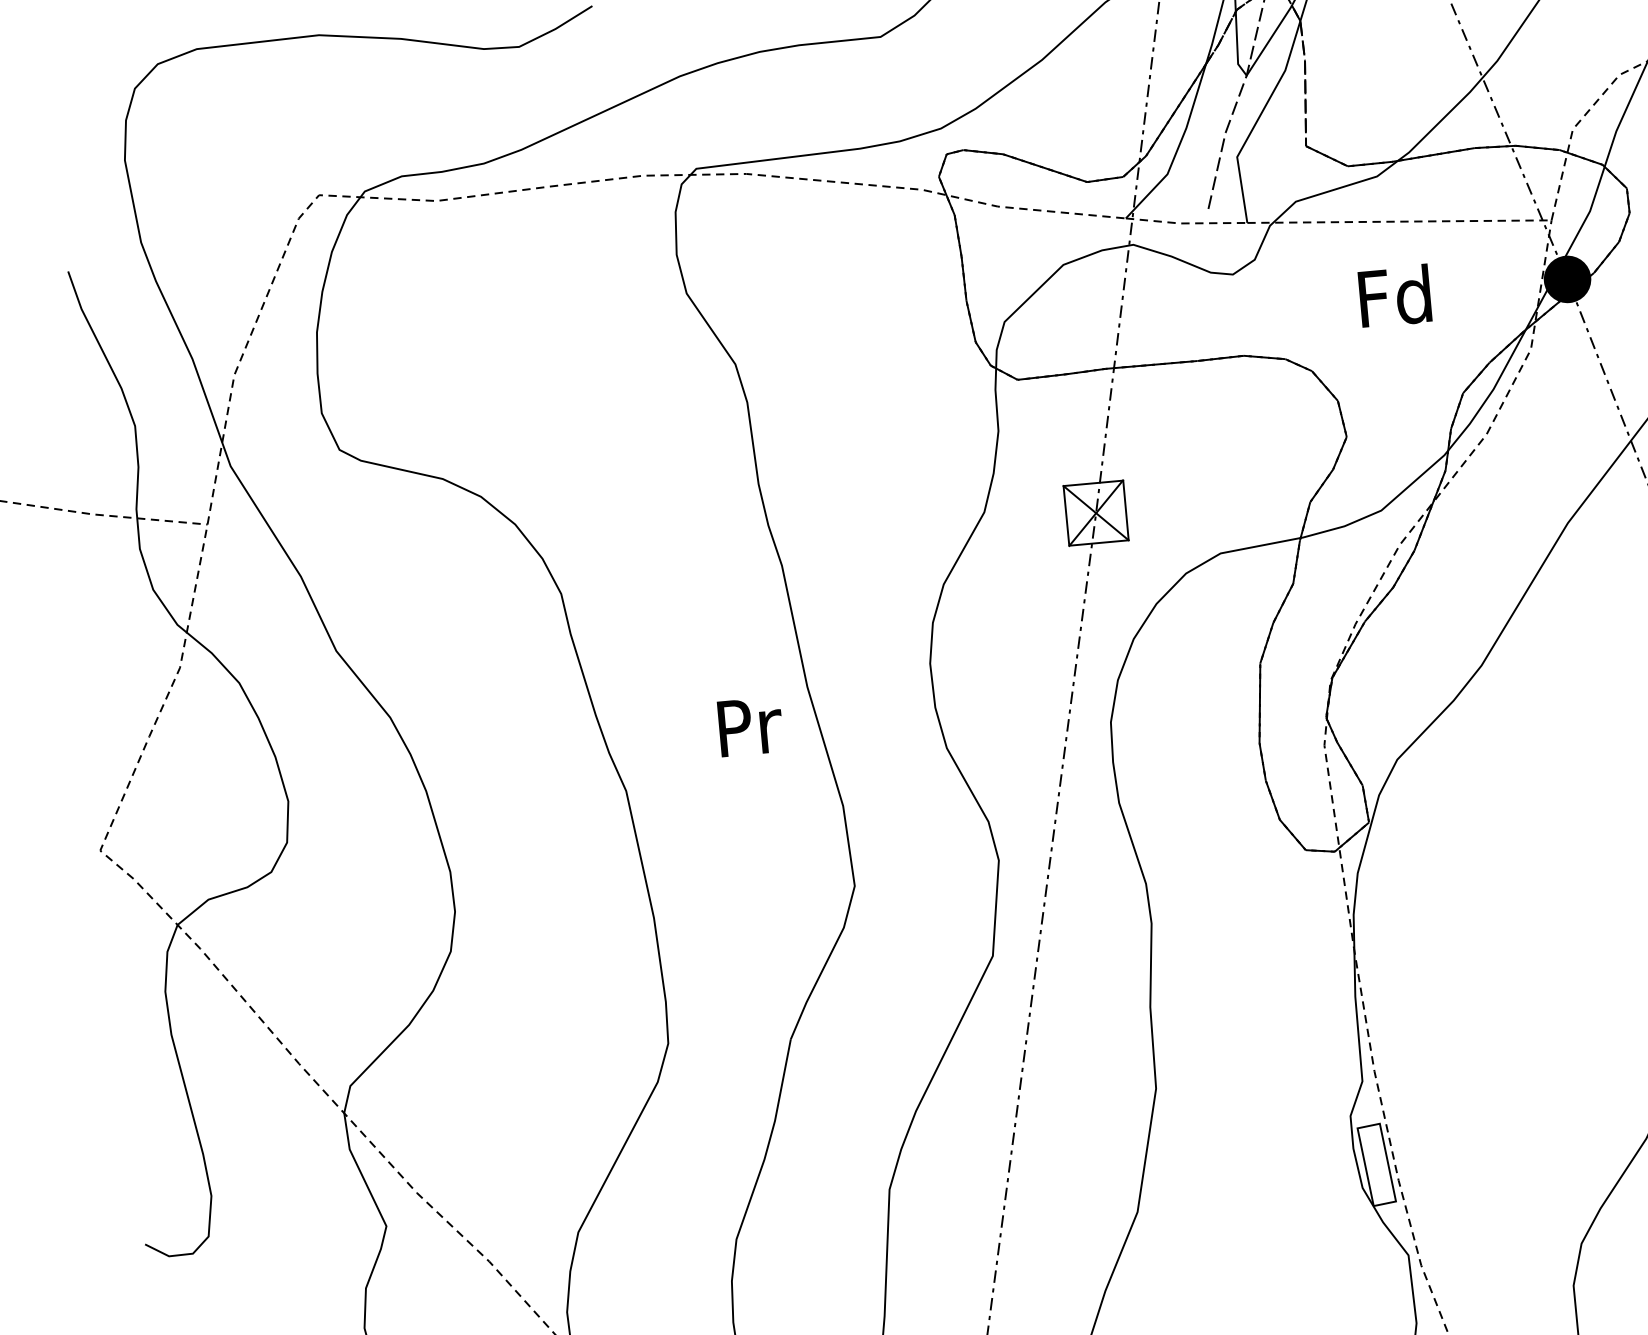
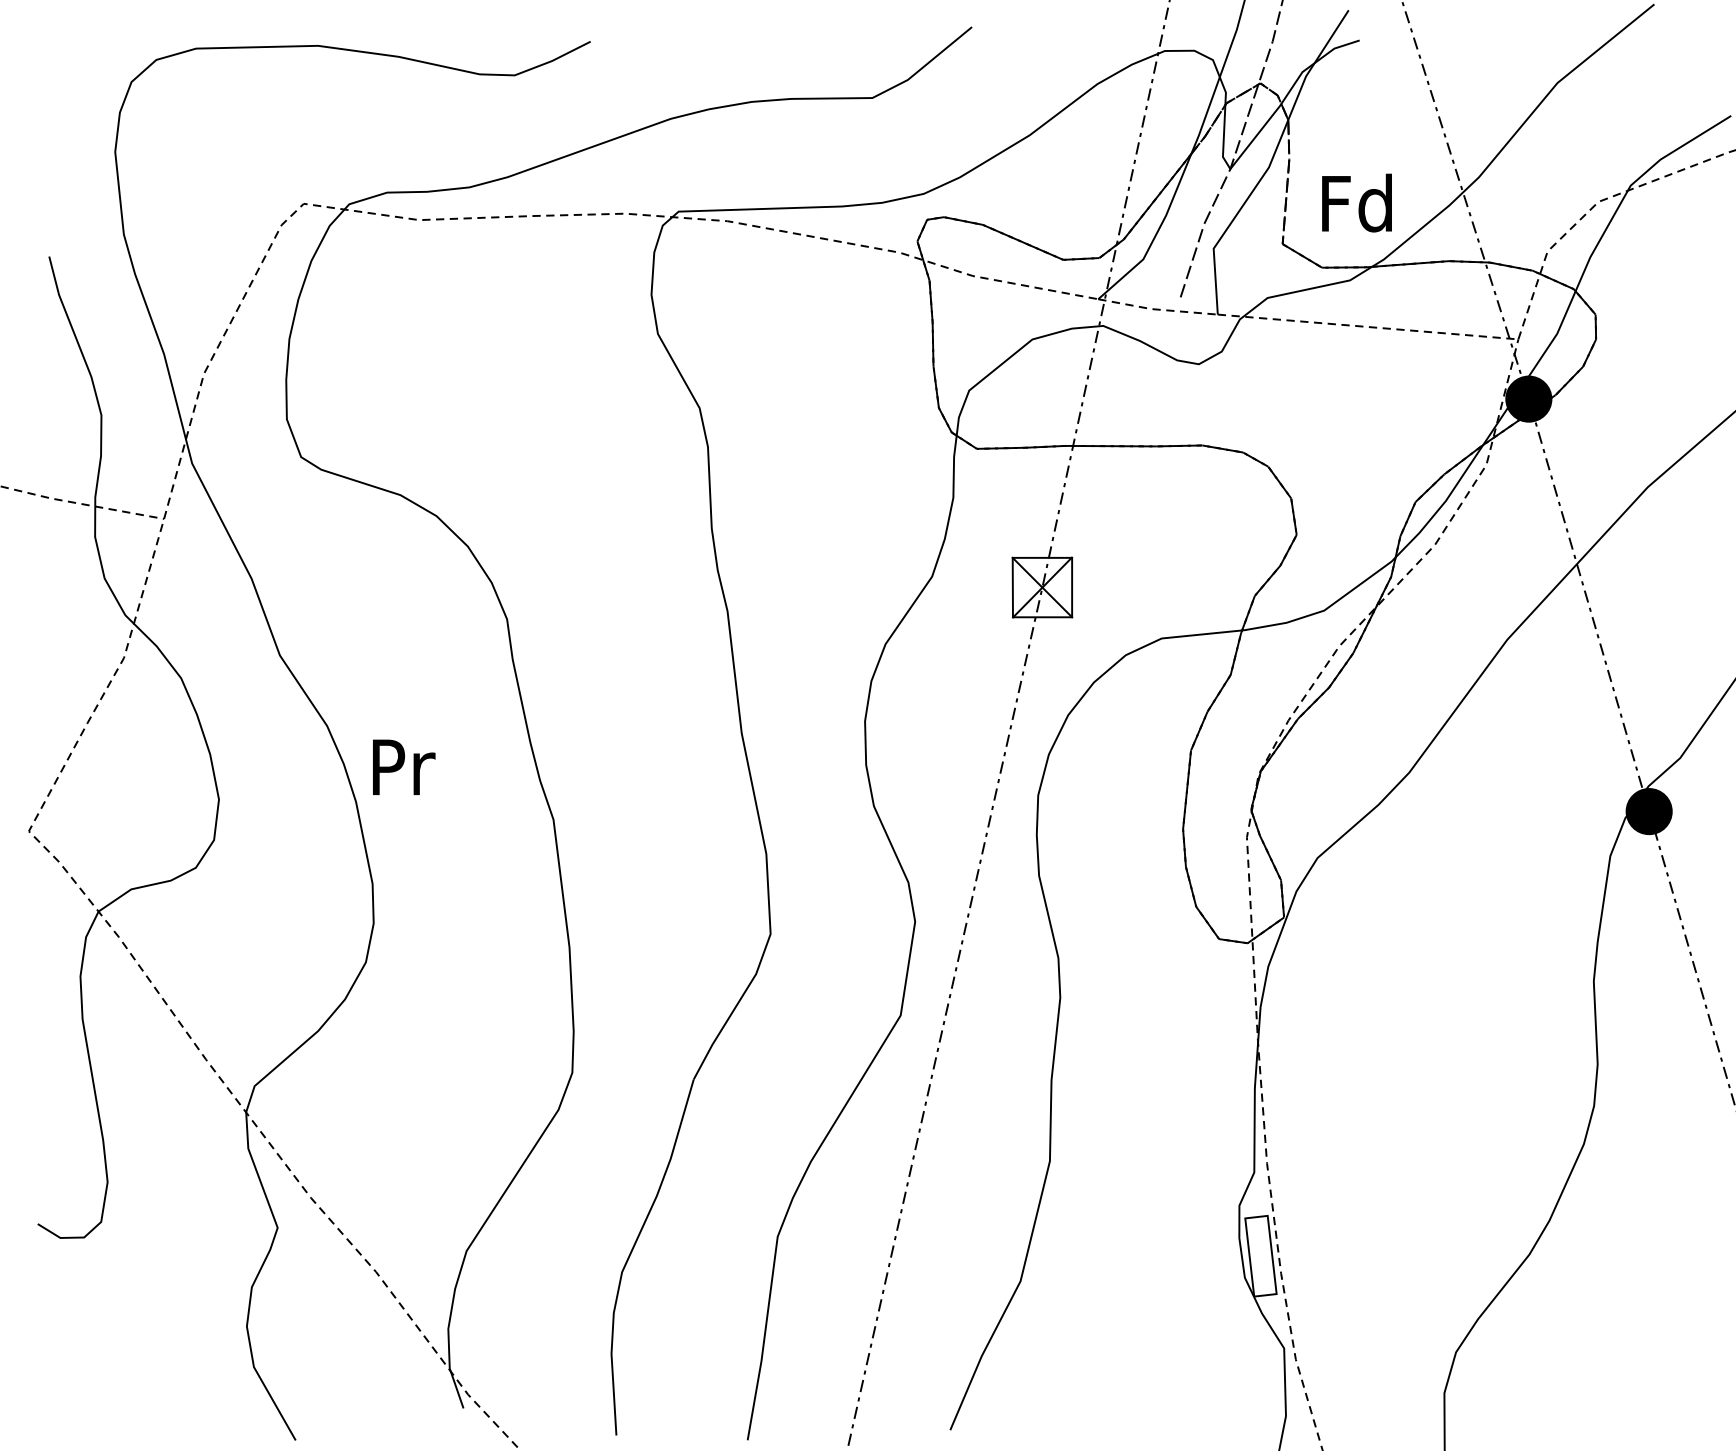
text: (1394, 295) -> (1356, 202), moved
text: (750, 725) -> (404, 766), moved

